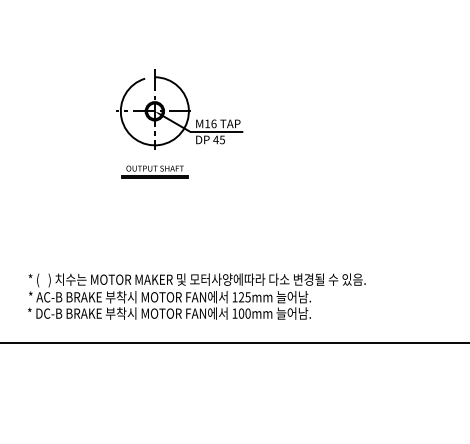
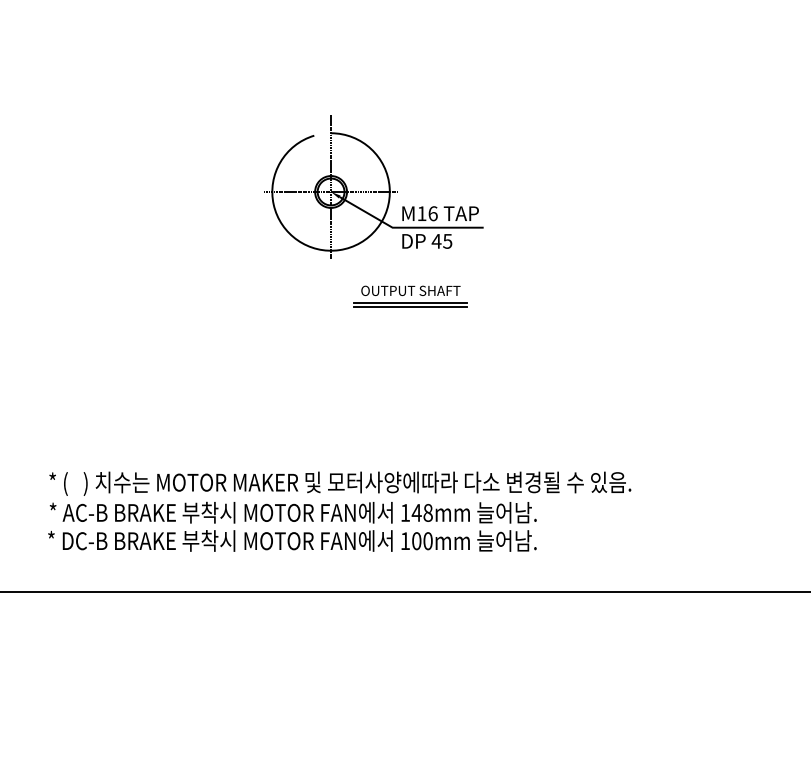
part: (179, 109) -> (373, 188), moved
part: (154, 171) -> (409, 295), moved
text: (244, 297) -> (421, 513), 125mm -> 148mm

